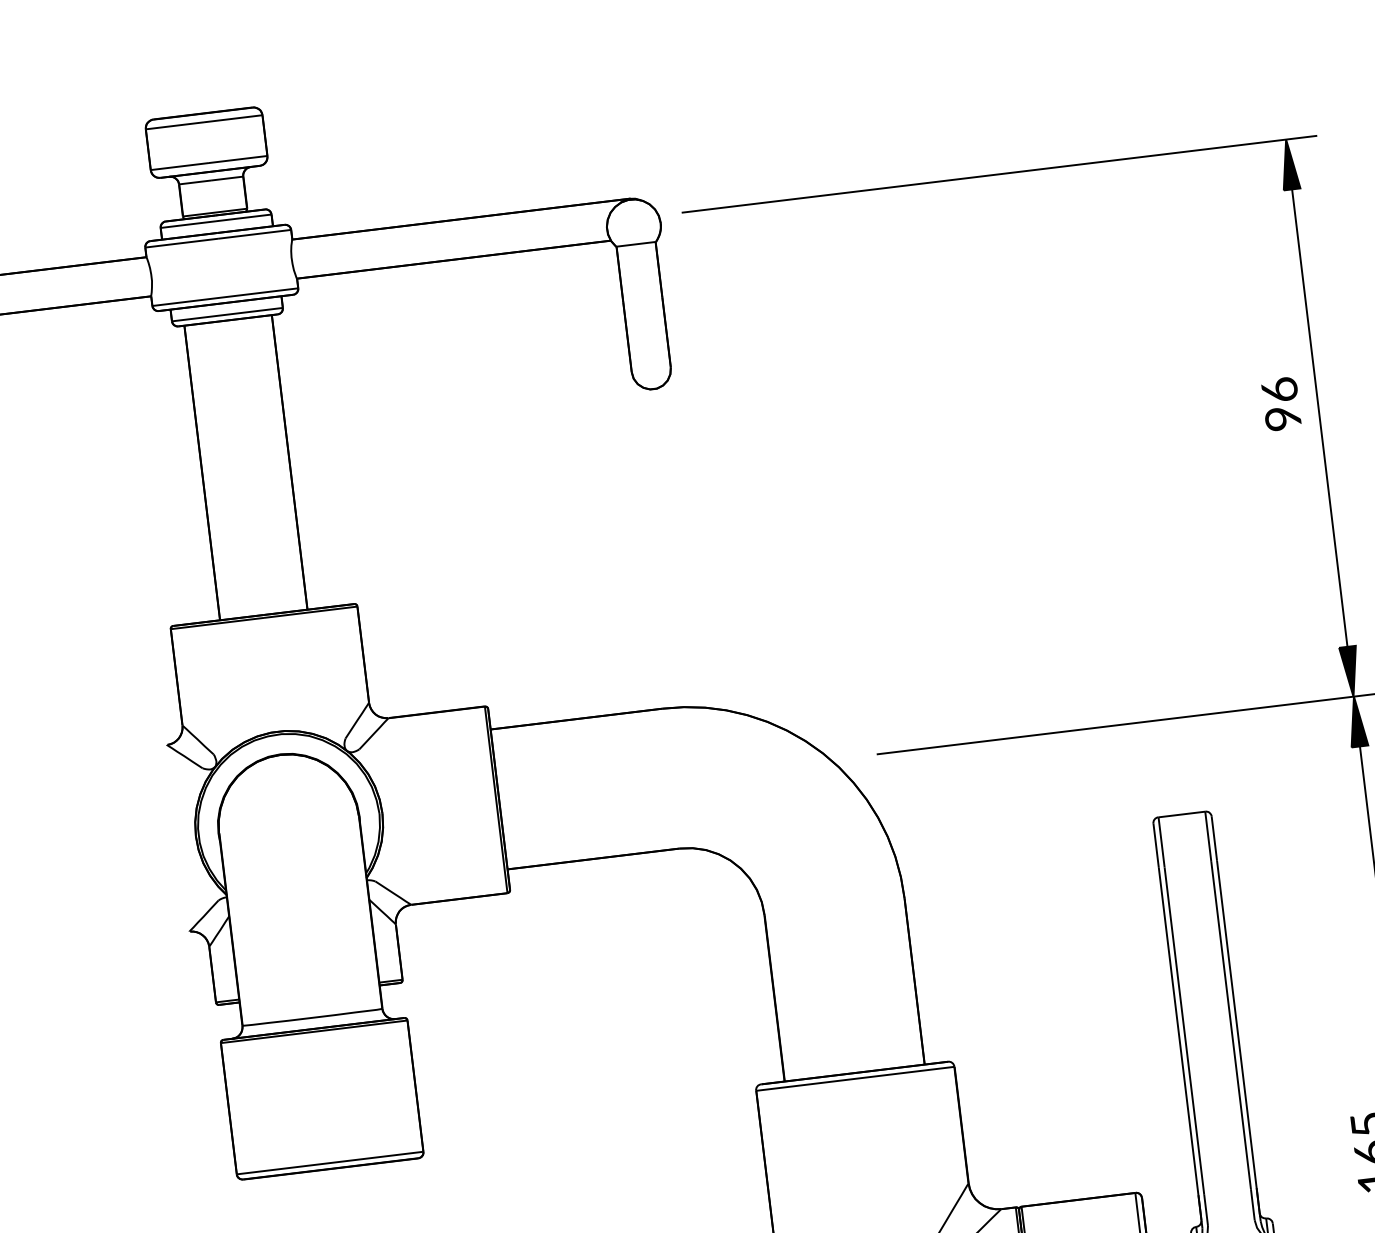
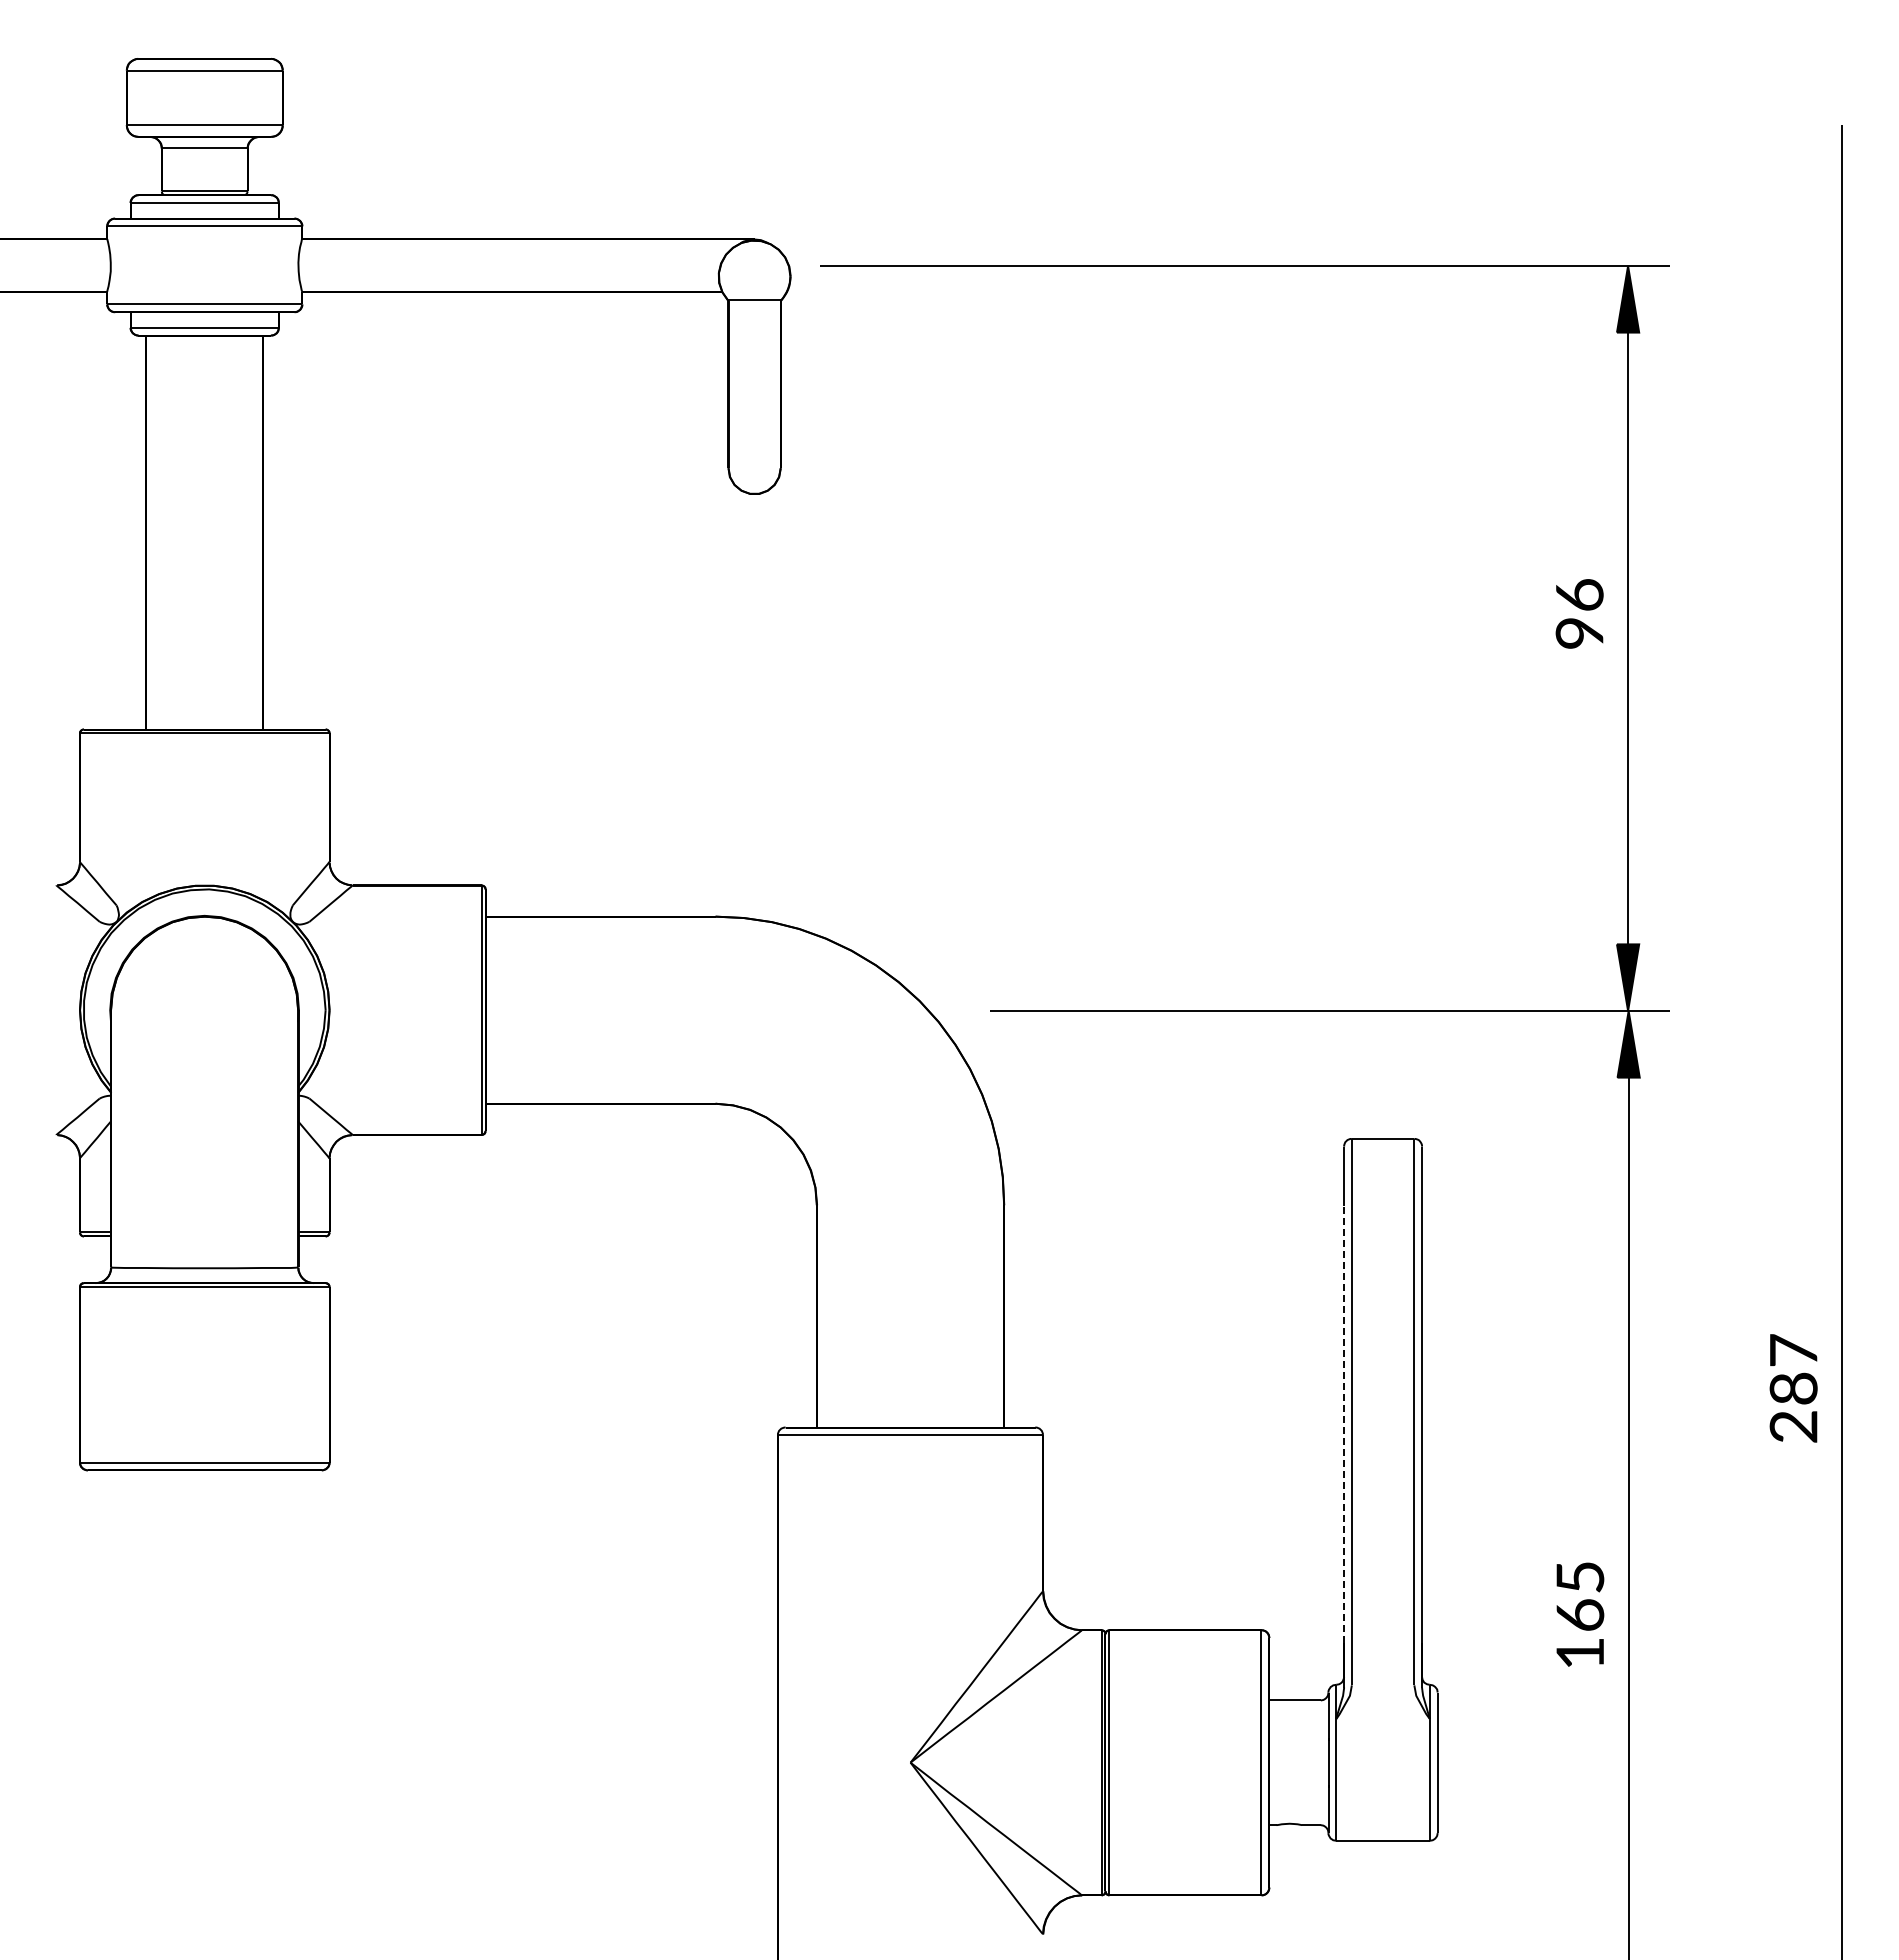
line: (1178, 1031) -> (1344, 1424), solid -> dashed

